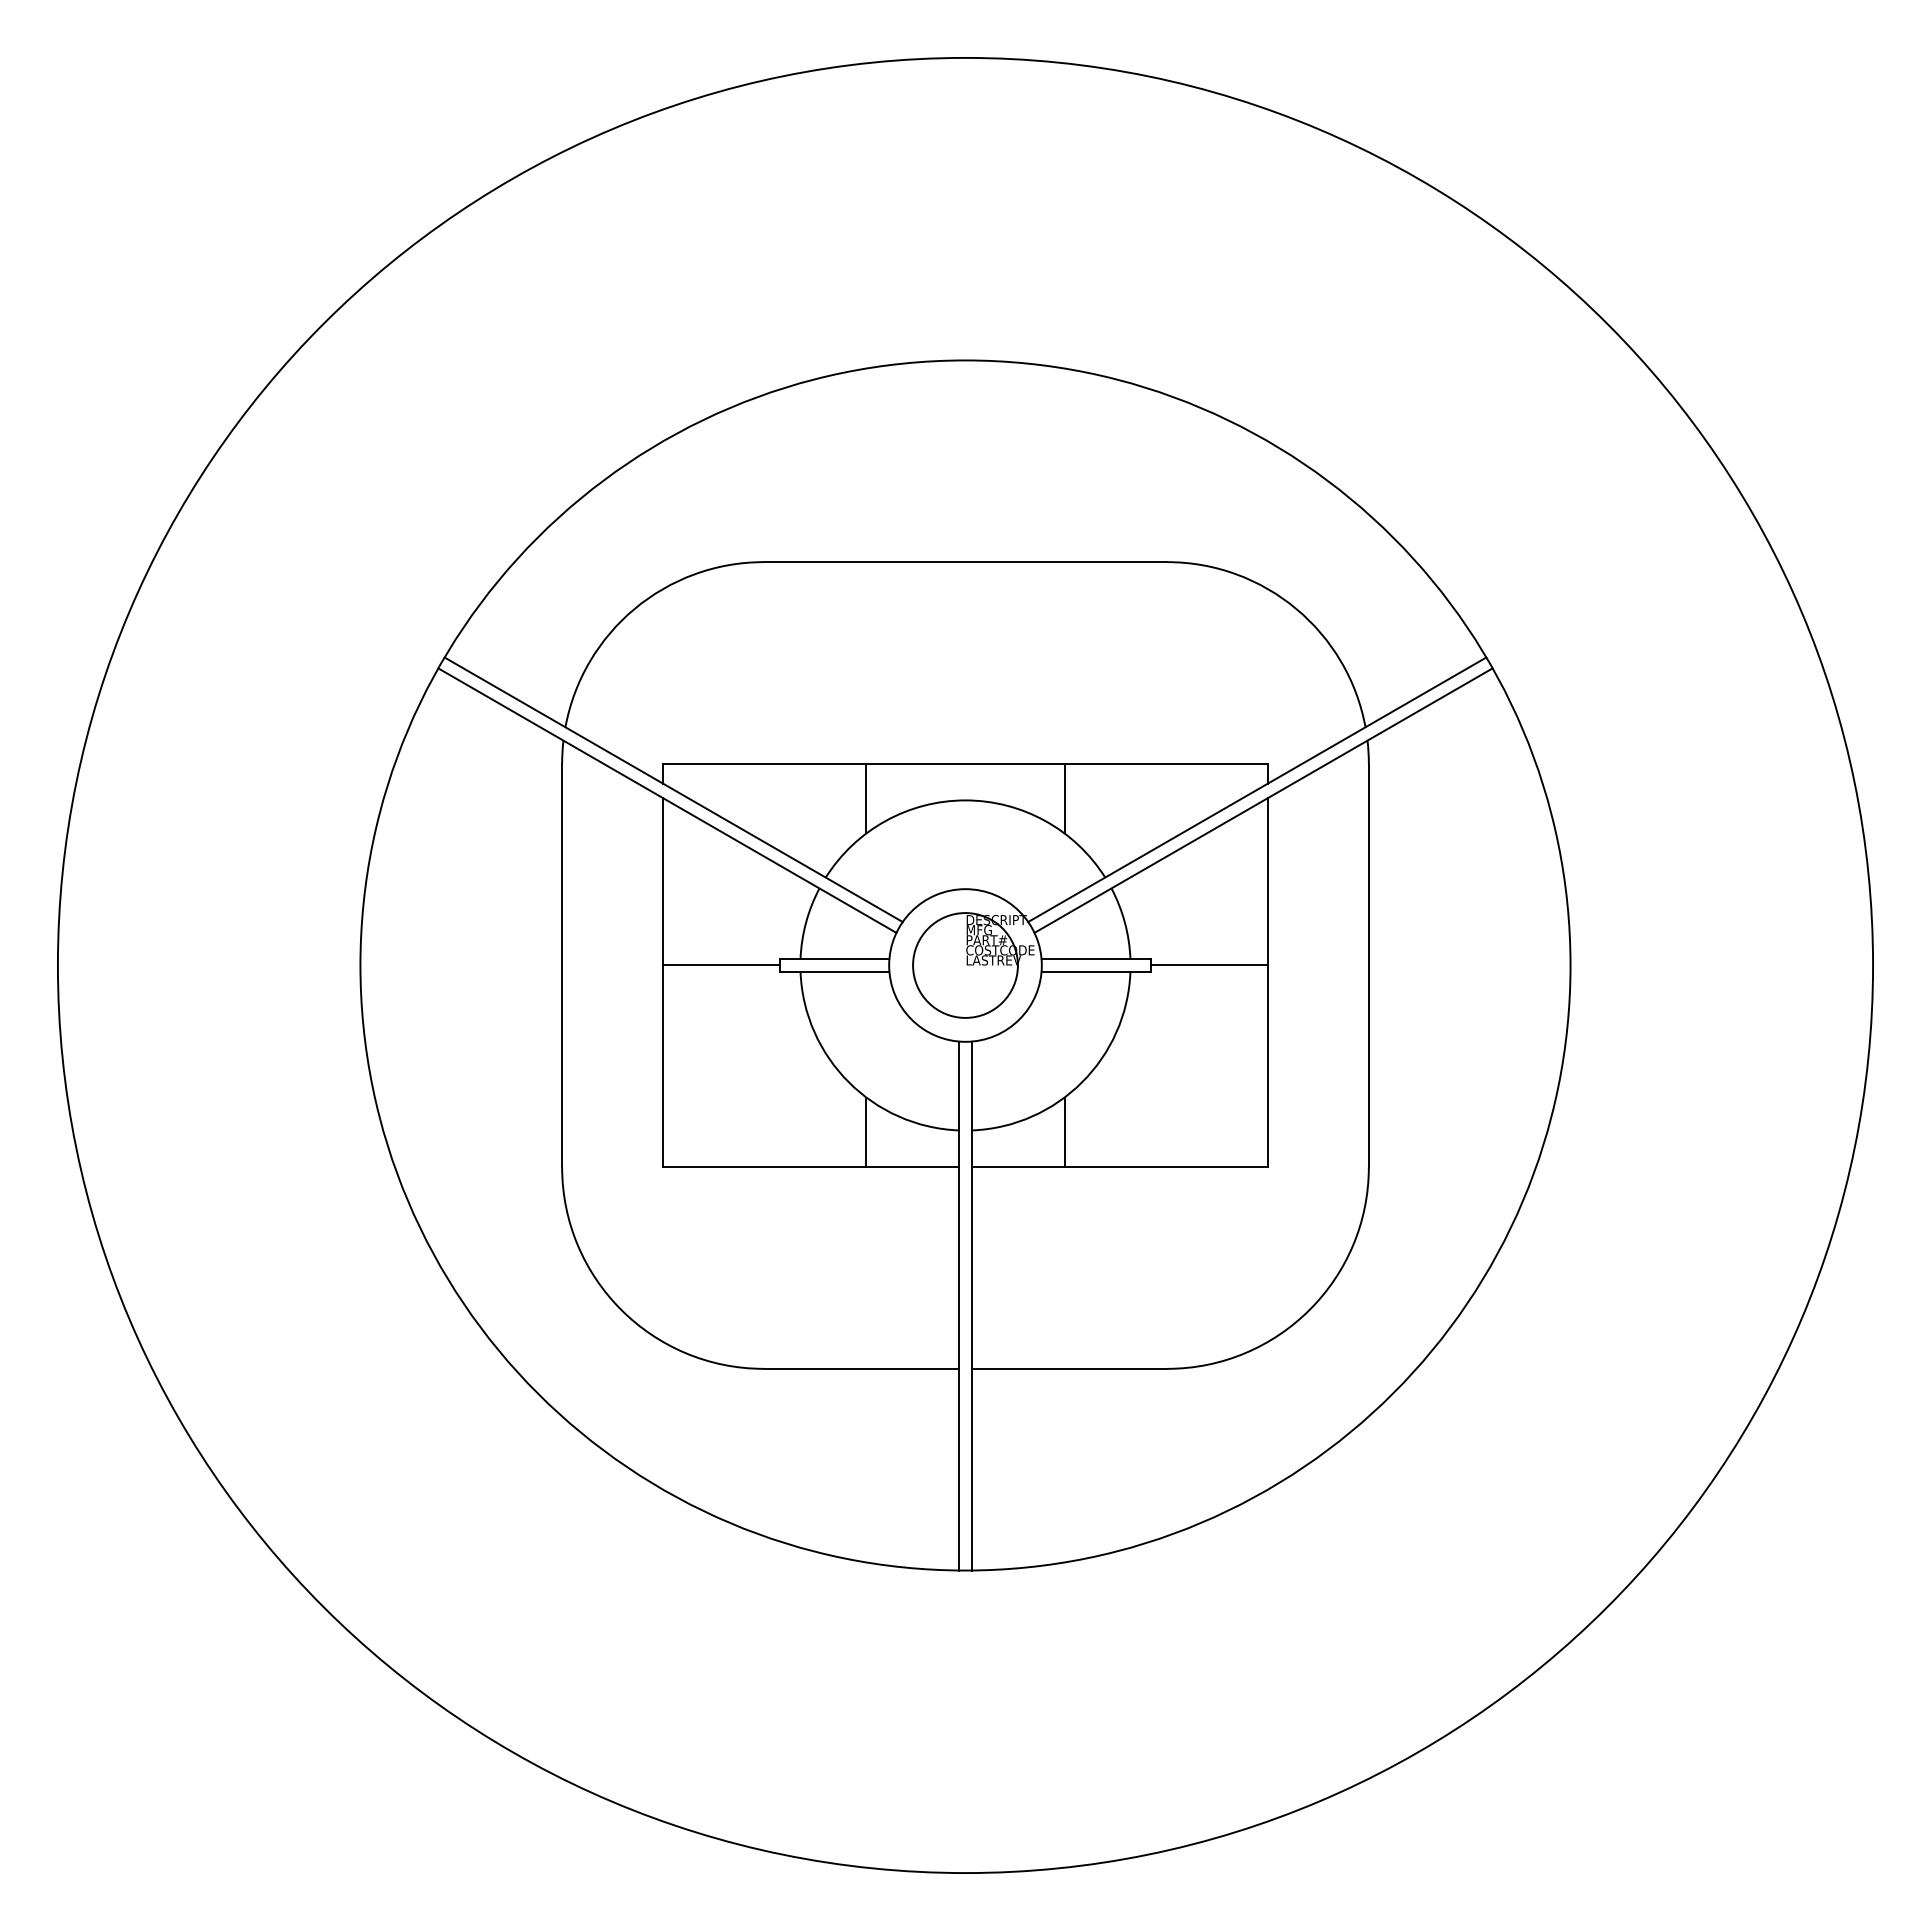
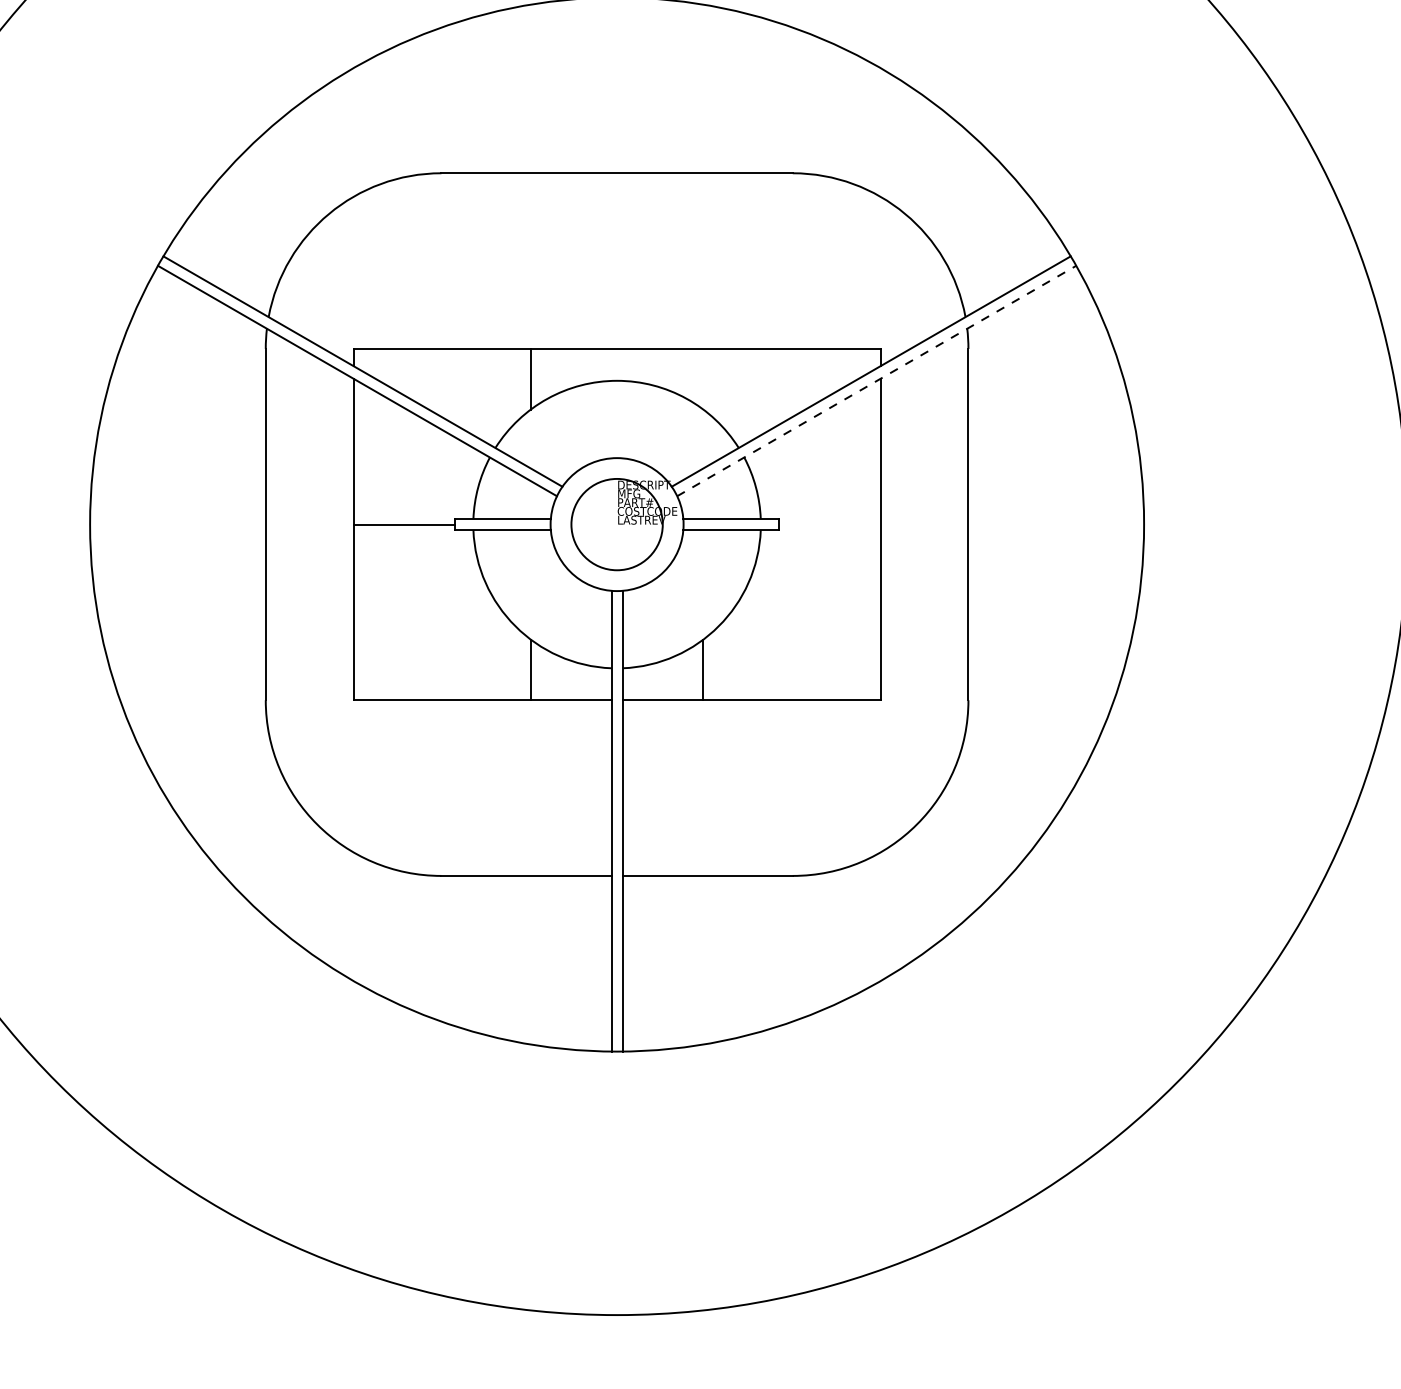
line: (1064, 798) -> (703, 379), removed
line: (1263, 800) -> (876, 380), solid -> dashed
line: (1209, 965) -> (829, 524), removed

